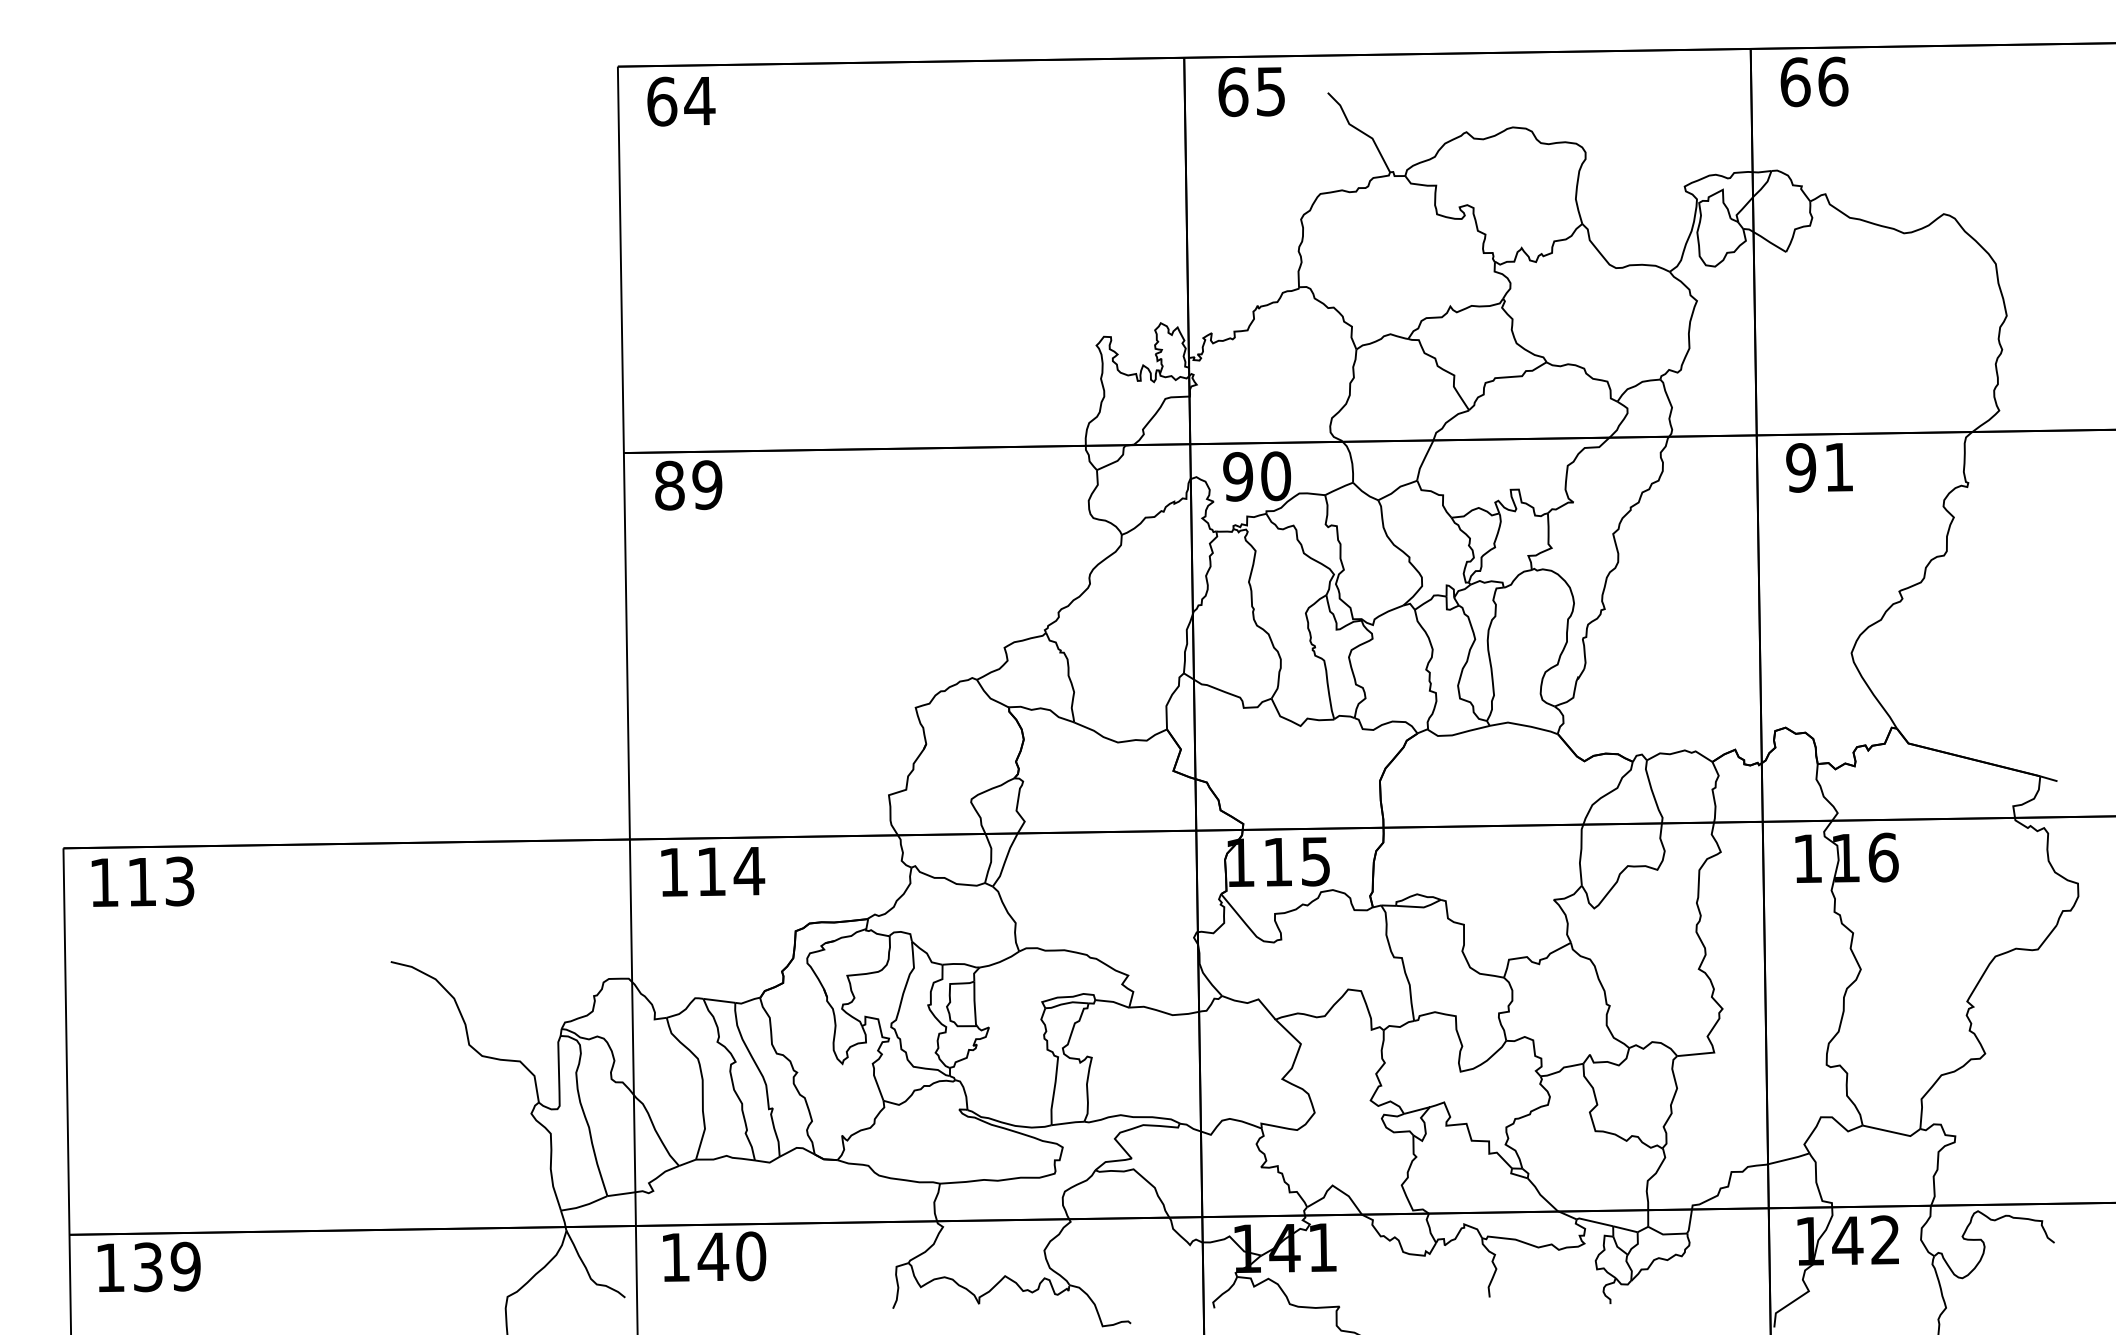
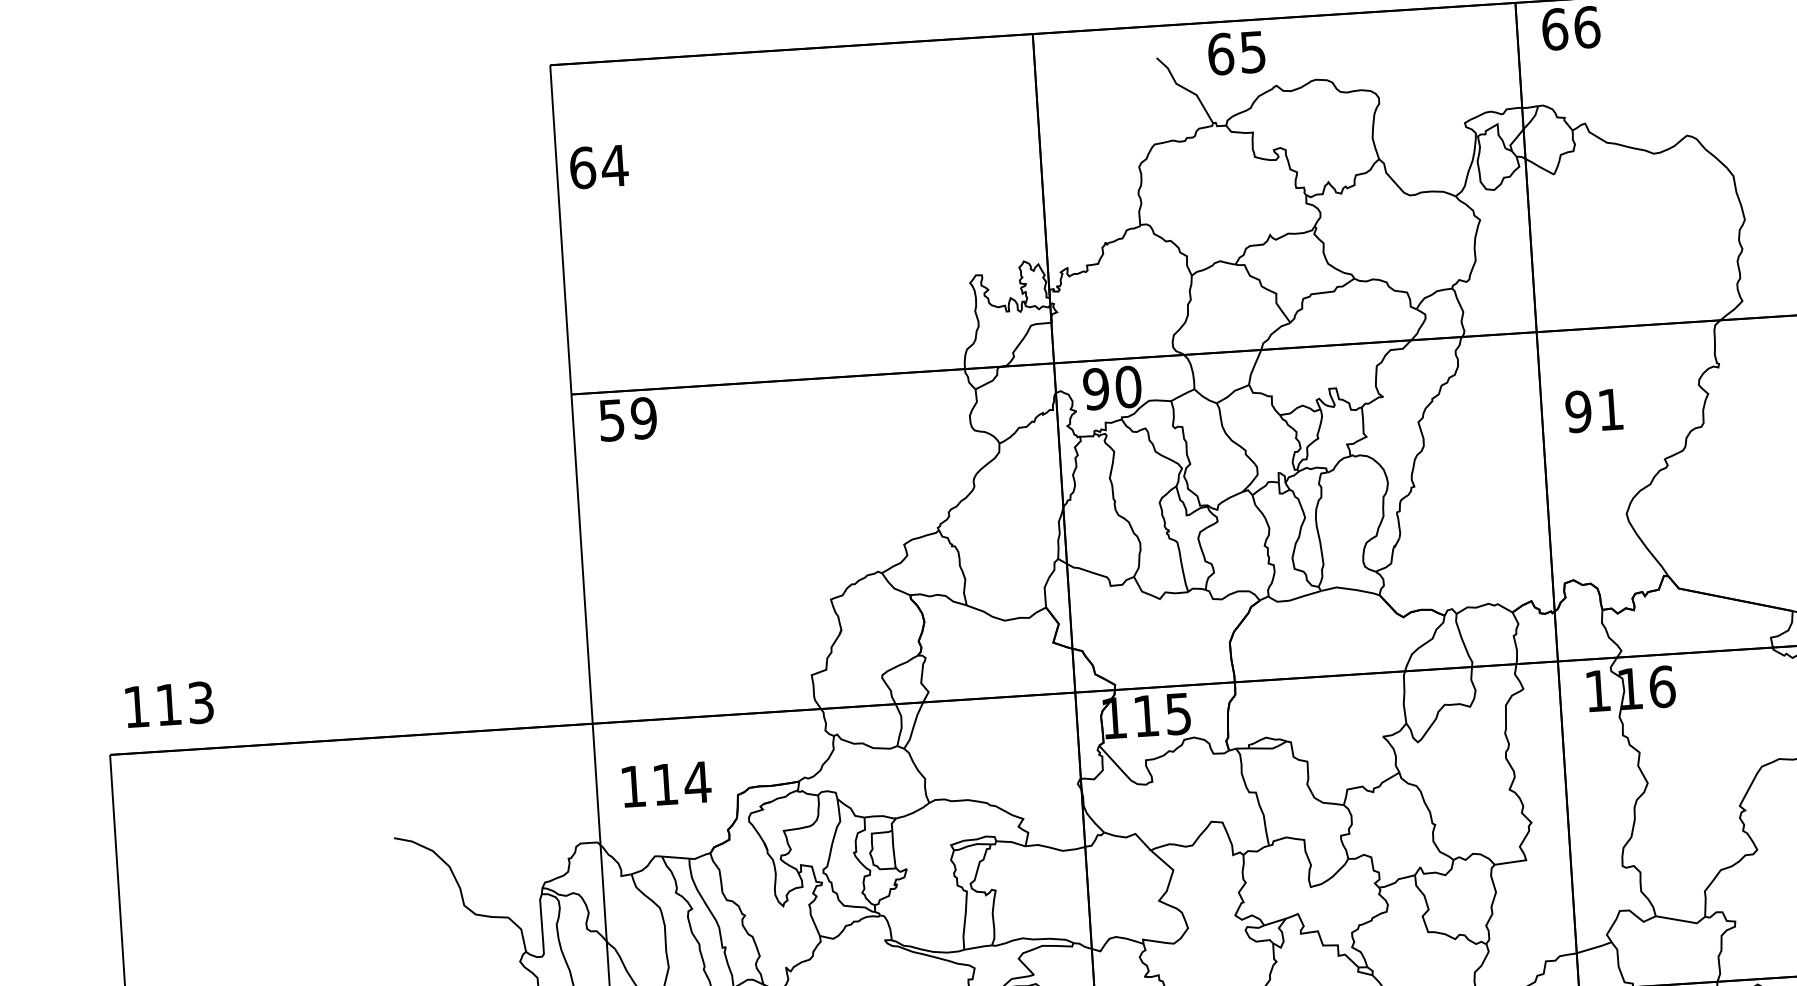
text: (1251, 92) -> (1236, 53), moved
text: (681, 101) -> (599, 167), moved
text: (1819, 467) -> (1594, 410), moved
text: (669, 485) -> (611, 420), 89 -> 59
text: (713, 871) -> (667, 784), moved
text: (142, 881) -> (169, 704), moved

